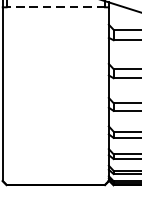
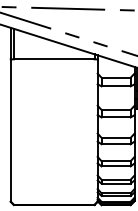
line: (54, 7) -> (53, 59), dashed -> solid

